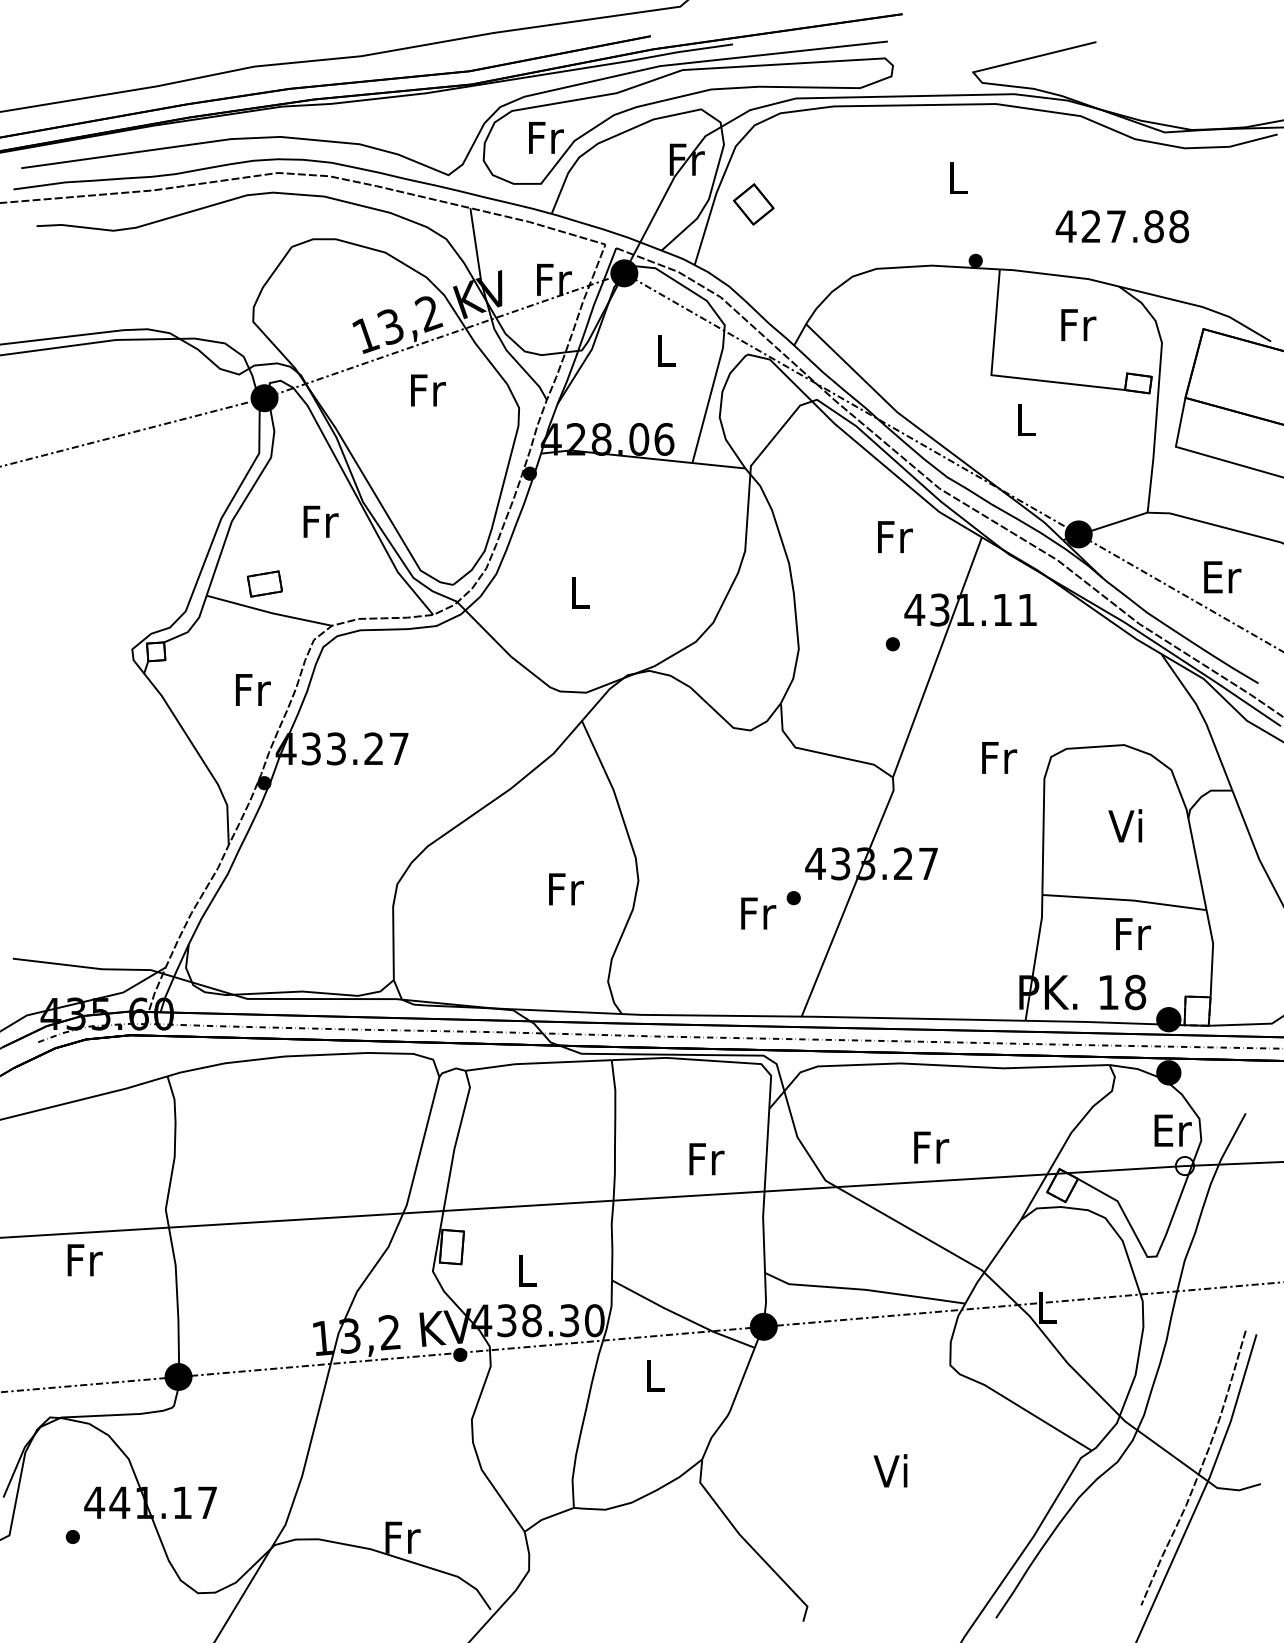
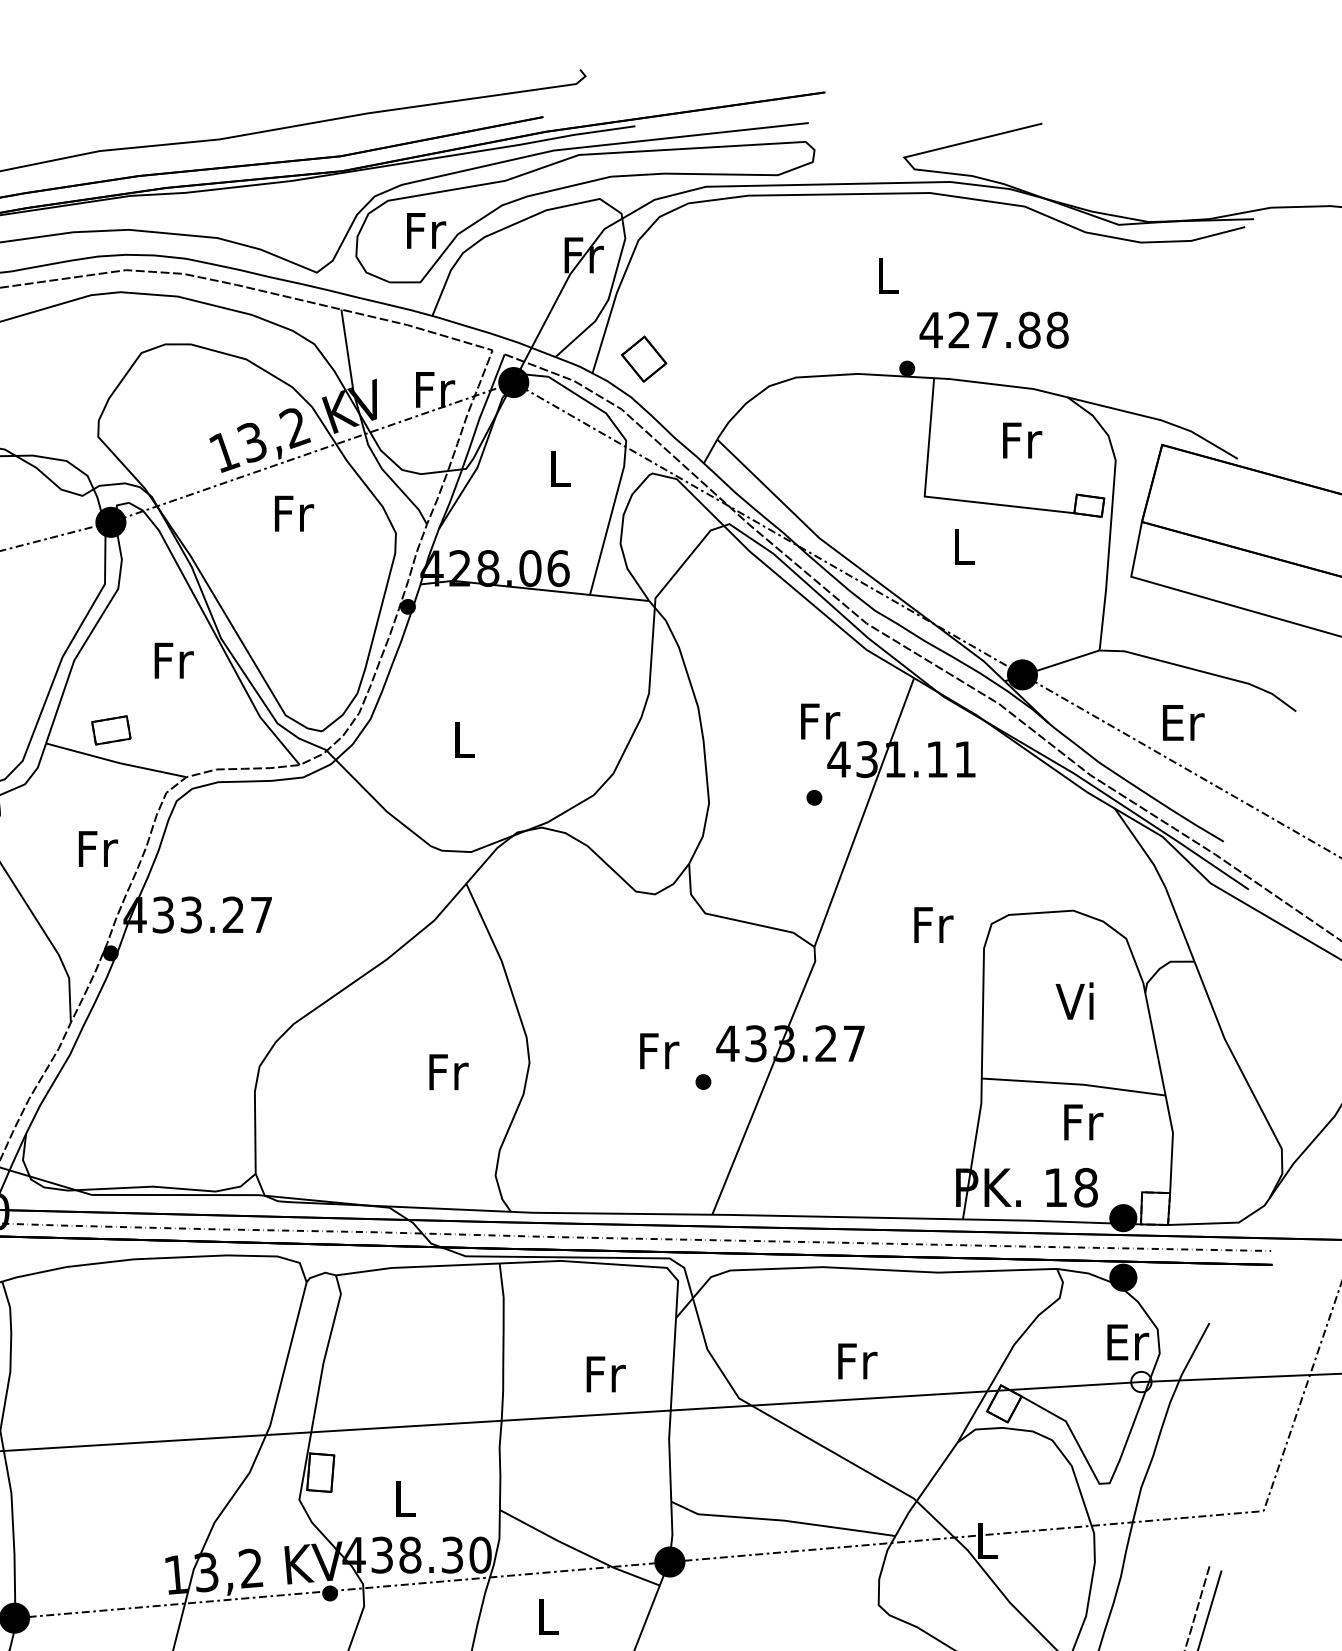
part: (753, 204) -> (643, 359), moved
text: (1121, 226) -> (993, 330), moved
text: (895, 537) -> (820, 721), moved
text: (758, 913) -> (659, 1051), moved

